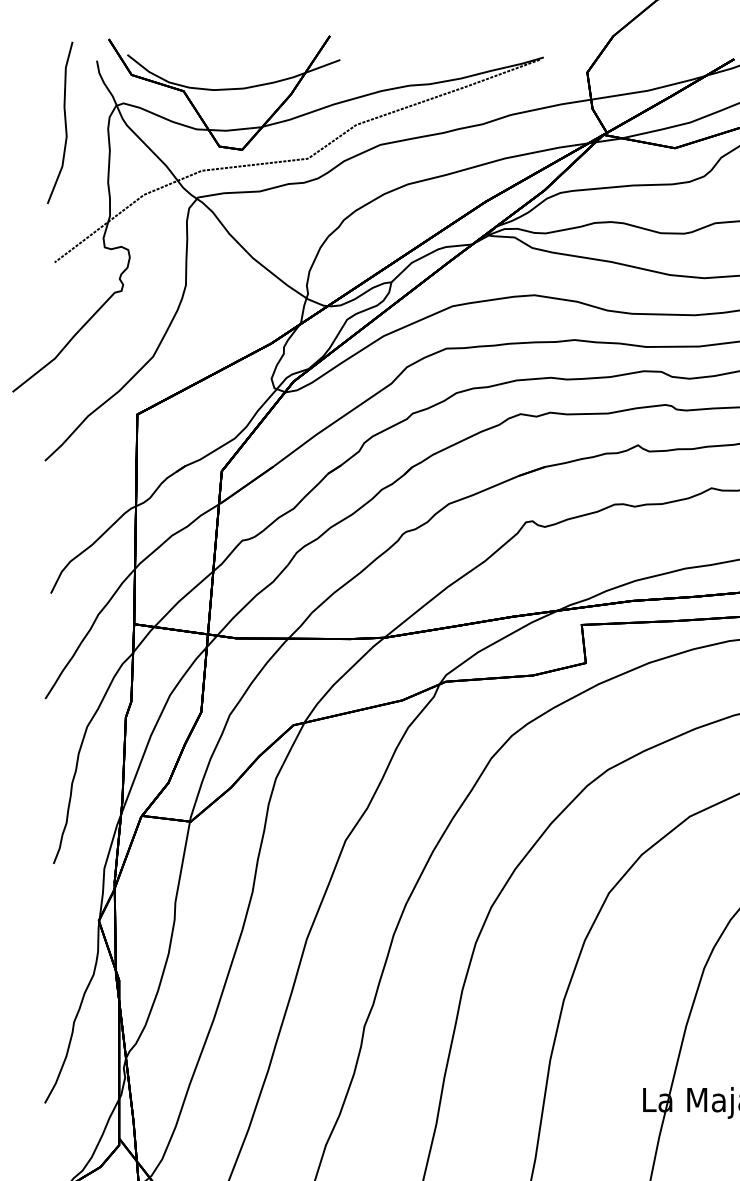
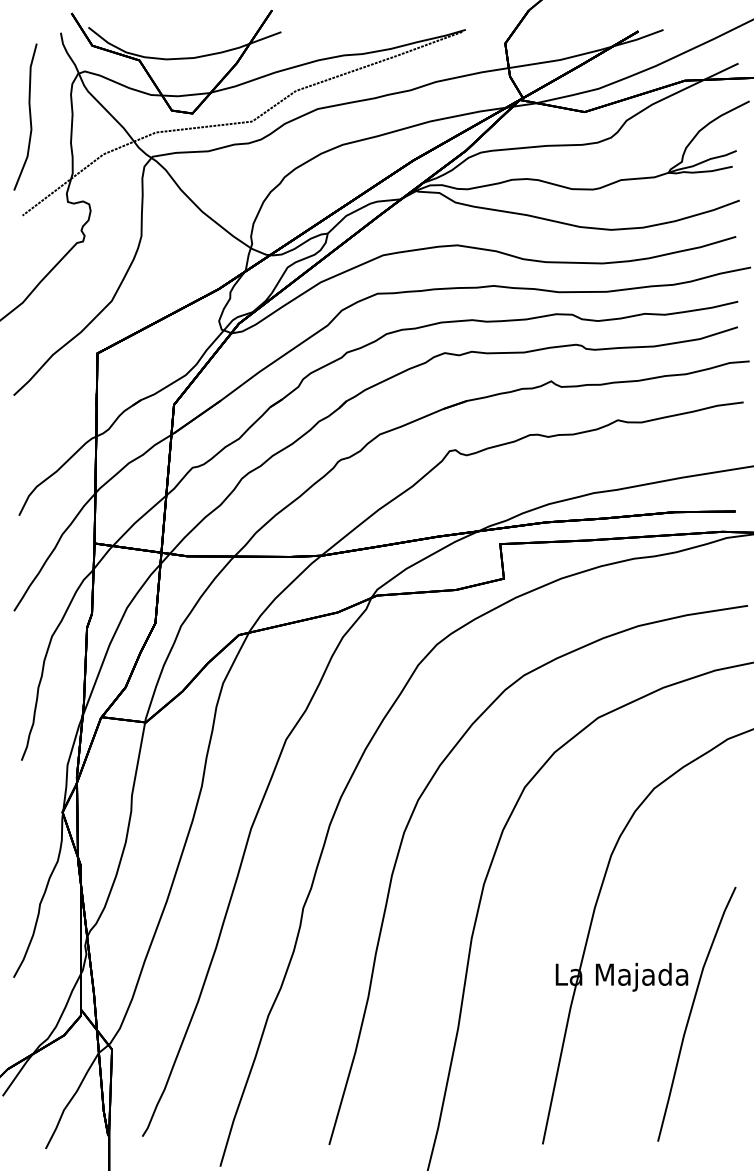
curve: (64, 122) -> (29, 116), moved

